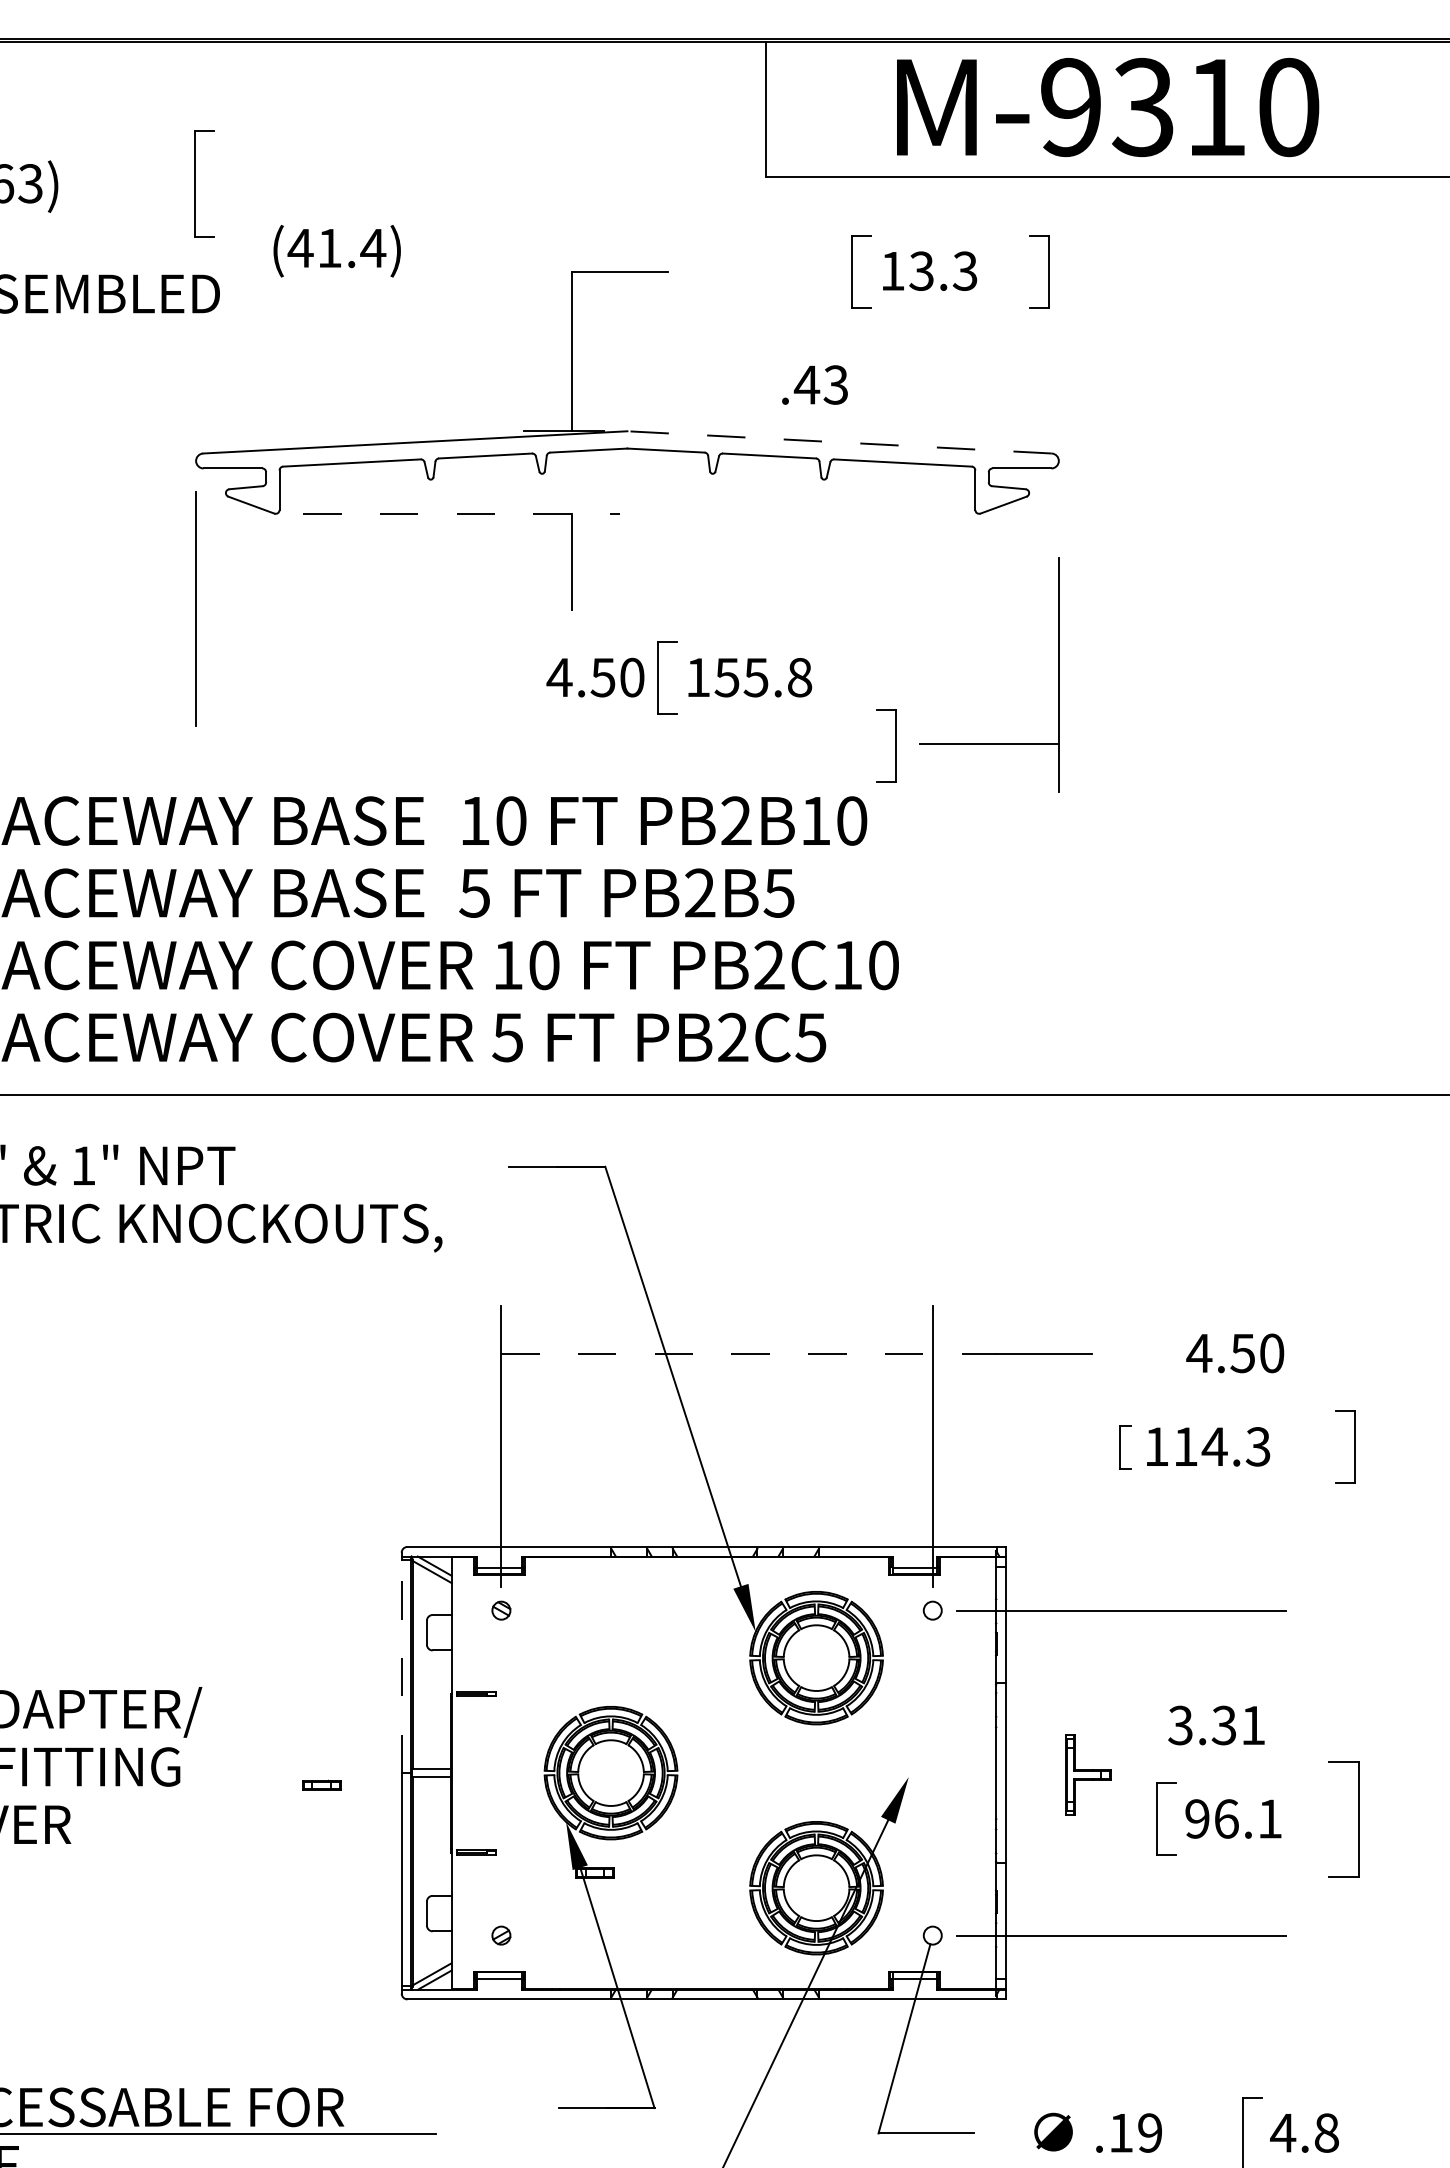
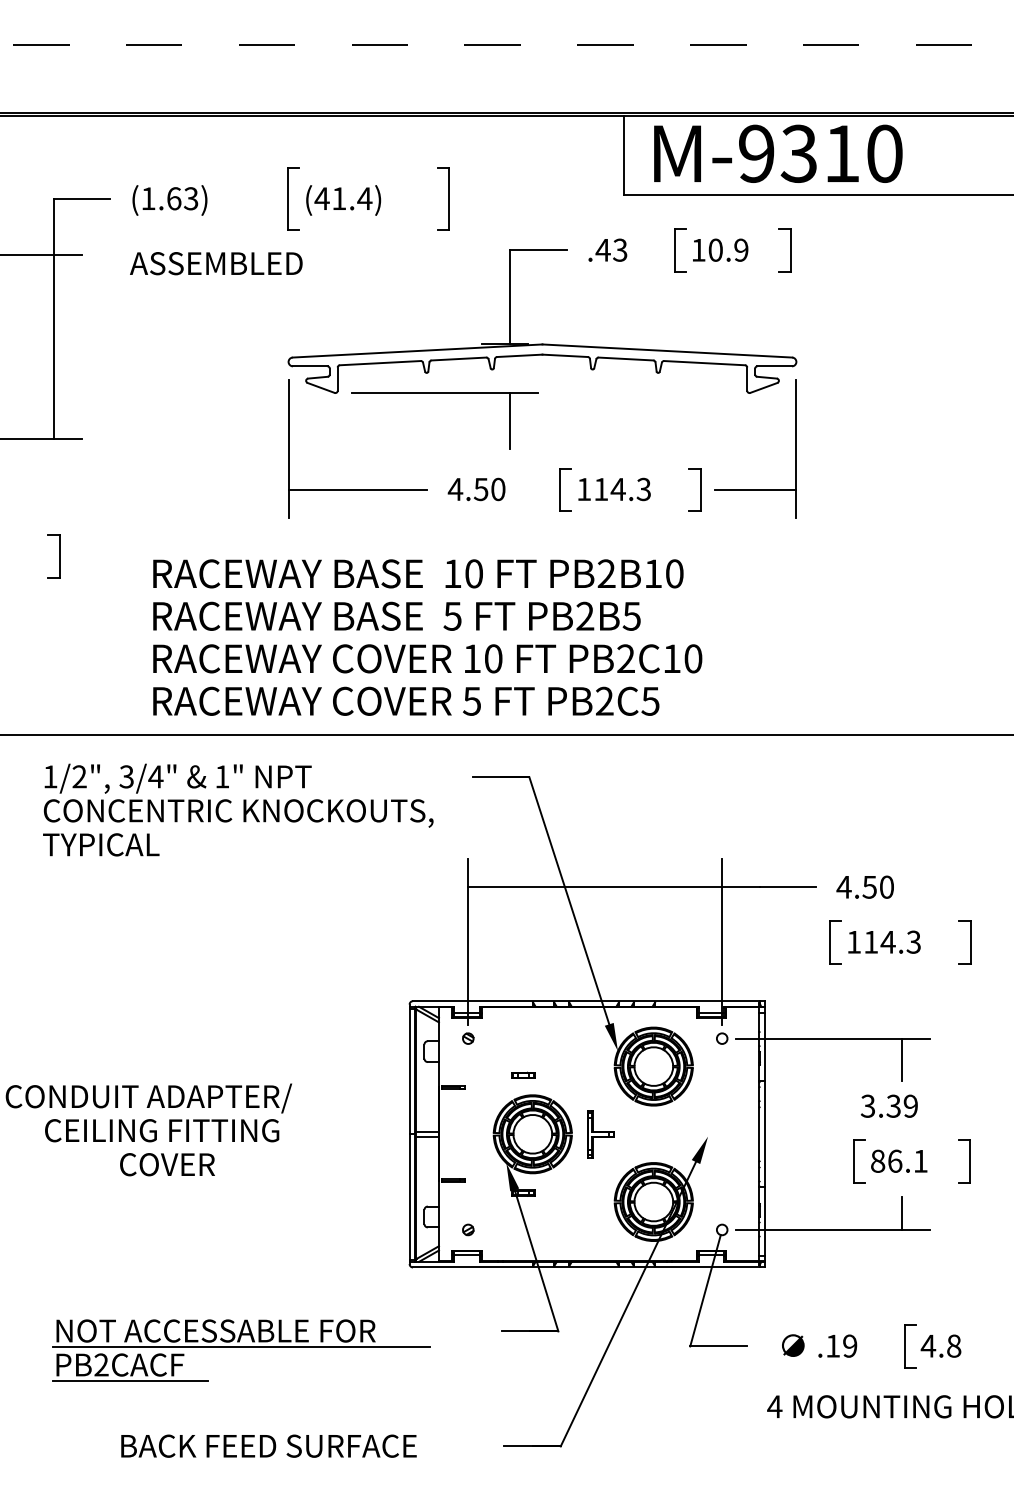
text: (1108, 106) -> (778, 153), moved
part: (459, 183) -> (443, 198), added
text: (336, 251) -> (343, 200), moved
text: (943, 269) -> (728, 249), 13.3 -> 10.9
text: (814, 383) -> (607, 249), moved
line: (838, 441) -> (666, 350), dashed -> solid
line: (462, 514) -> (445, 393), dashed -> solid
part: (1057, 674) -> (795, 448), moved
line: (313, 677) -> (357, 489), added
text: (595, 677) -> (476, 489), moved
text: (763, 677) -> (622, 489), 155.8 -> 114.3
part: (885, 745) -> (694, 489), moved
text: (1233, 1352) -> (864, 886), moved
line: (748, 1353) -> (613, 887), dashed -> solid
part: (1125, 1447) -> (835, 942), size x1.67
line: (1239, 1646) -> (902, 1059), added
line: (401, 1666) -> (409, 1071), dashed -> solid
text: (1252, 1724) -> (910, 1105), 3.31 -> 3.39
part: (1087, 1775) -> (600, 1134), moved
part: (321, 1783) -> (523, 1074), moved
text: (1198, 1817) -> (878, 1160), 96.1 -> 86.1
part: (1344, 1819) -> (964, 1161), size x0.62
line: (1239, 1905) -> (902, 1212), added

